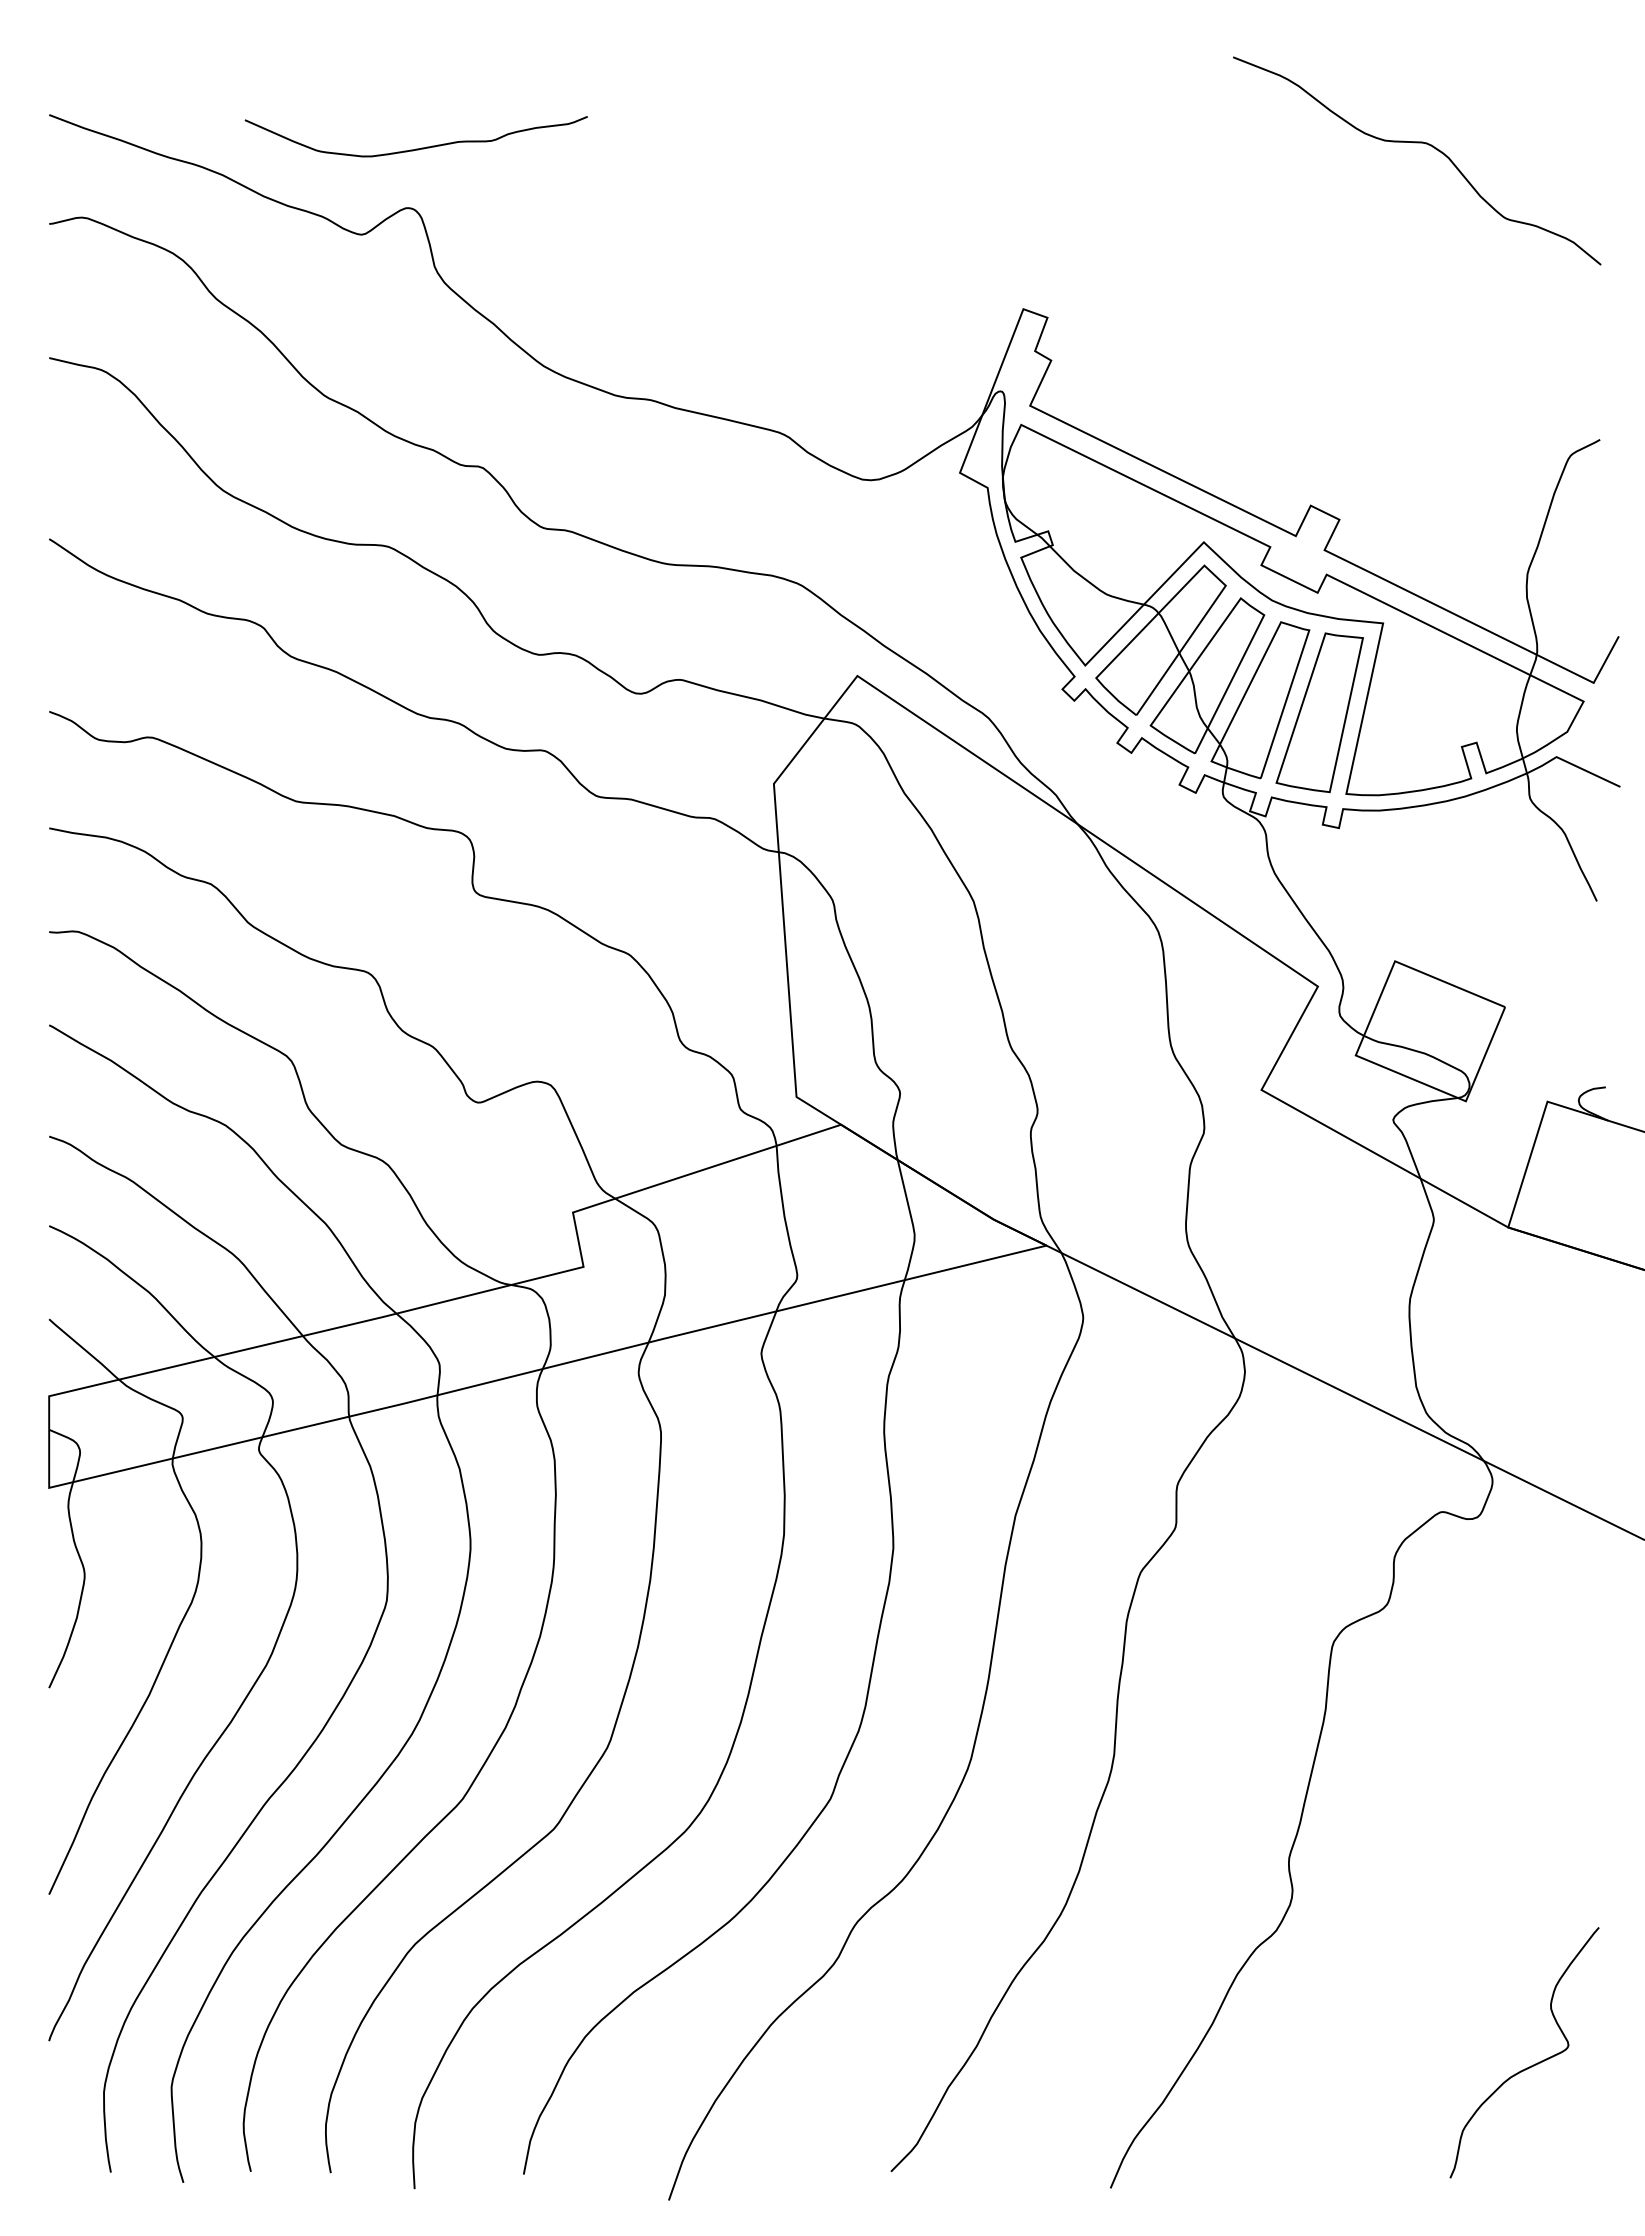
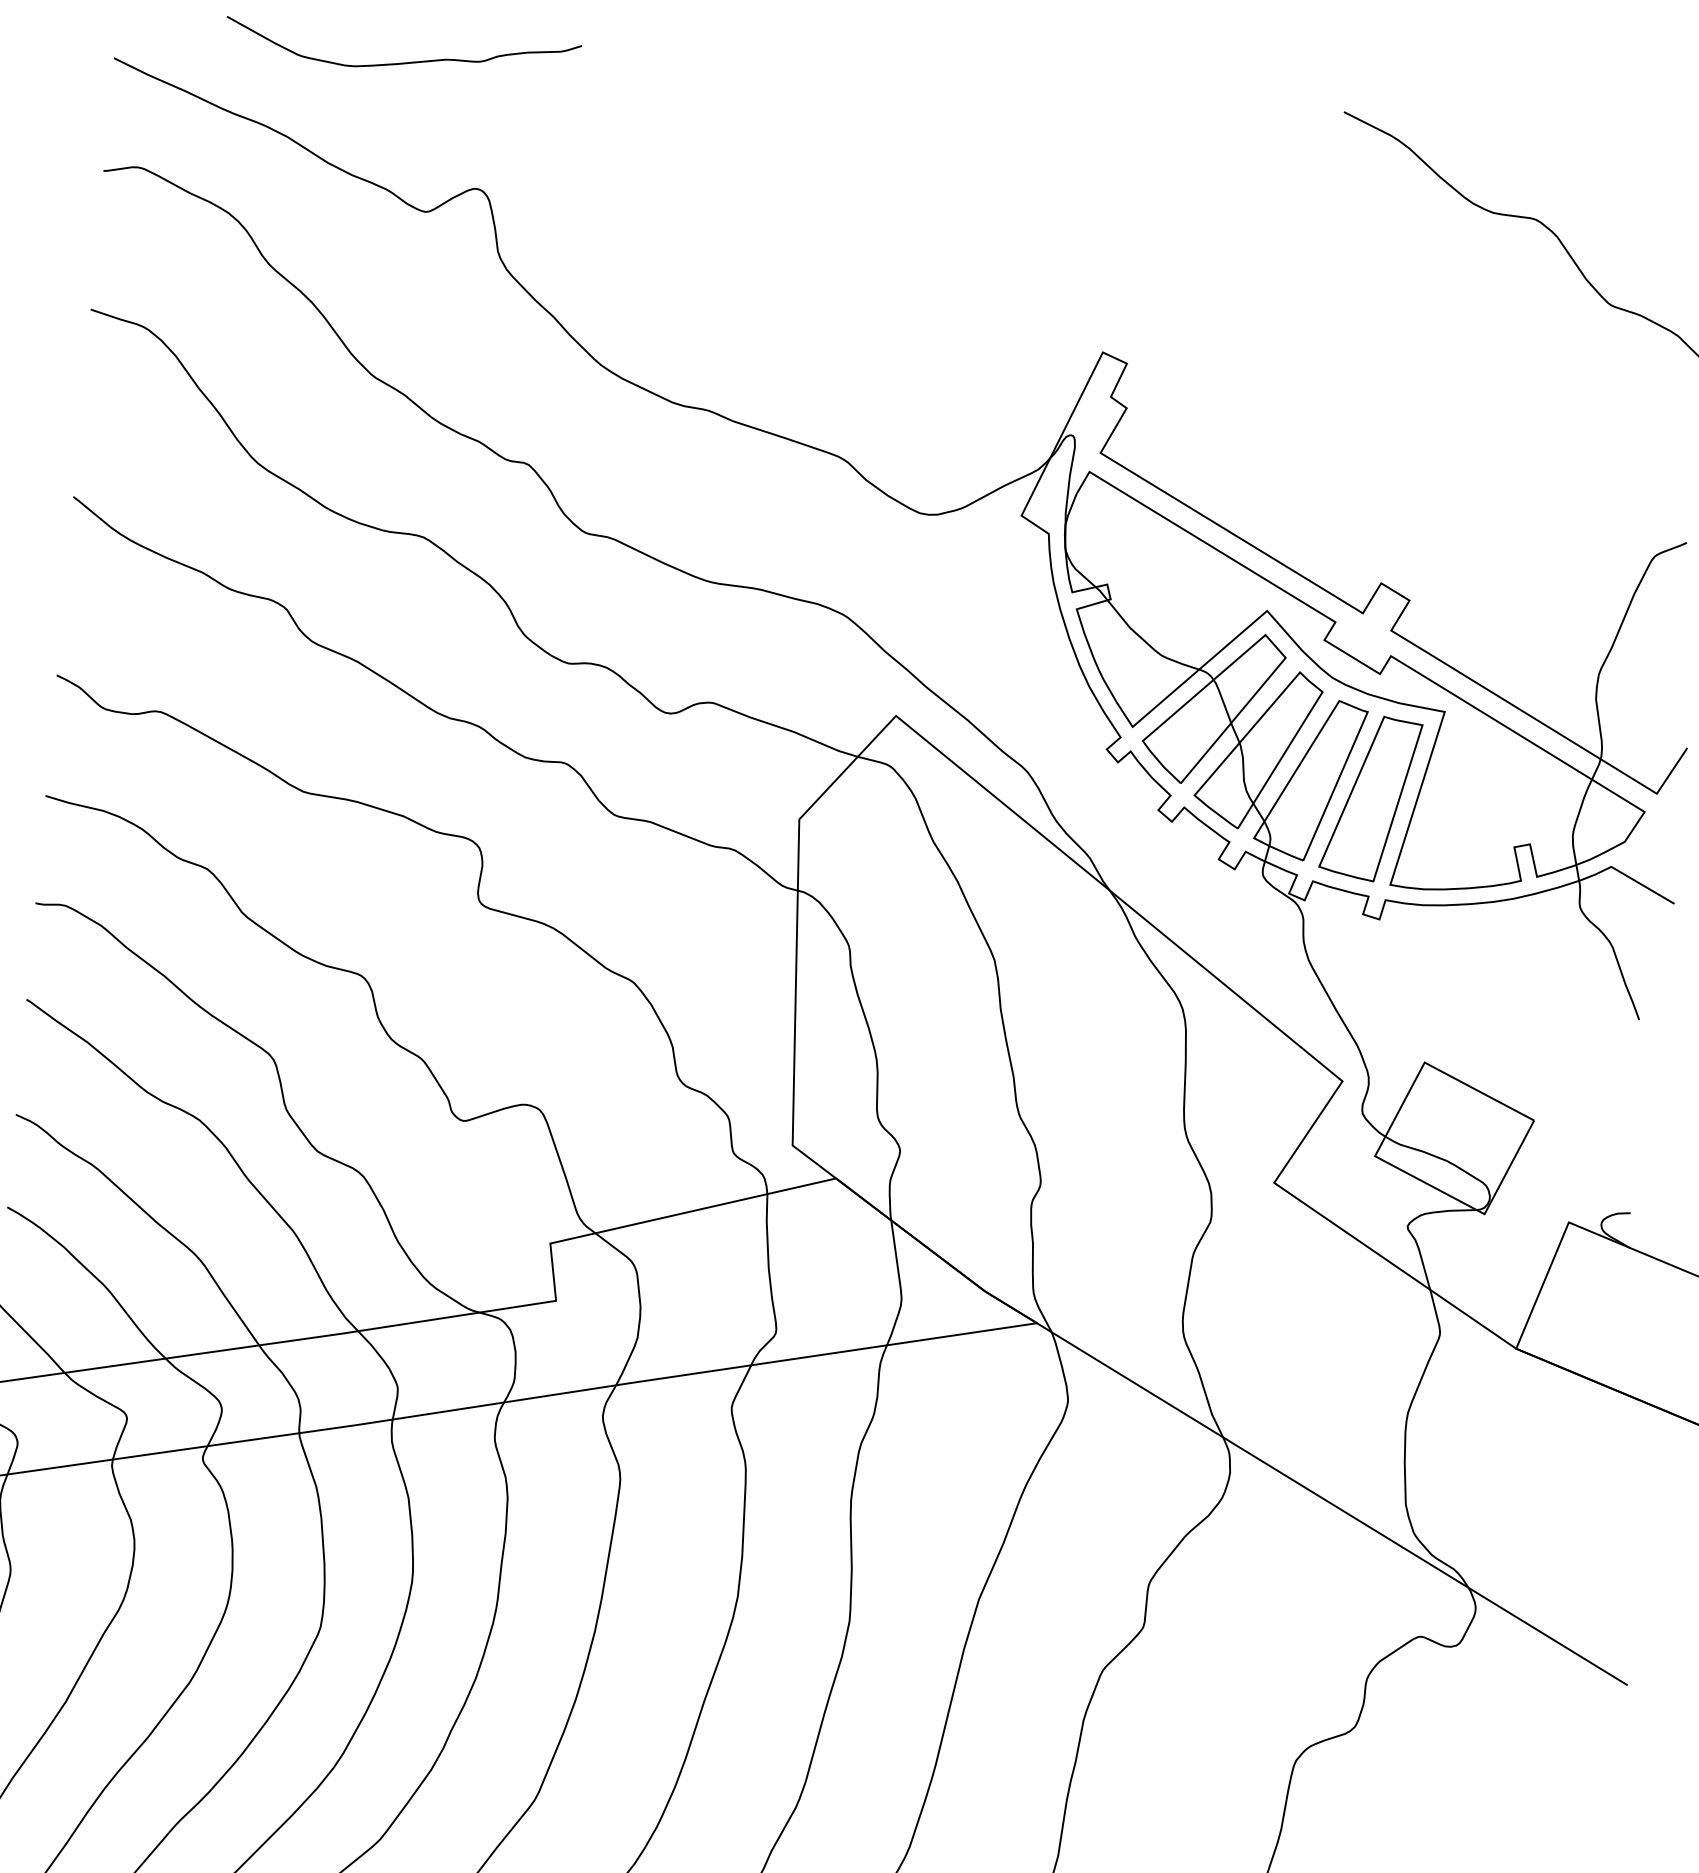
curve: (416, 148) -> (401, 62), moved

